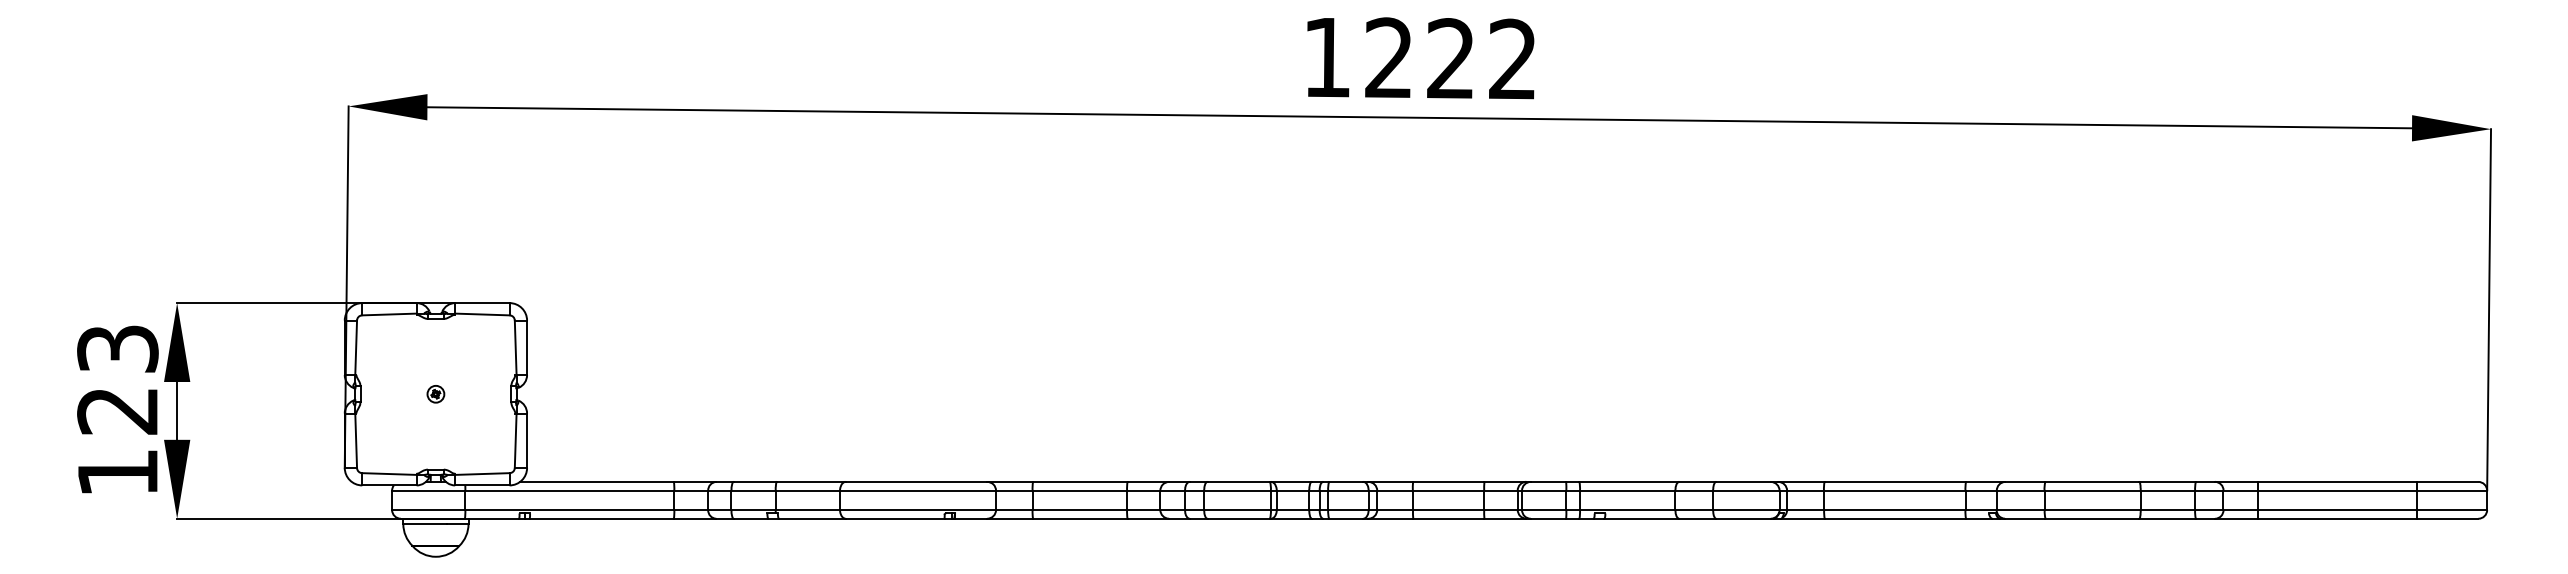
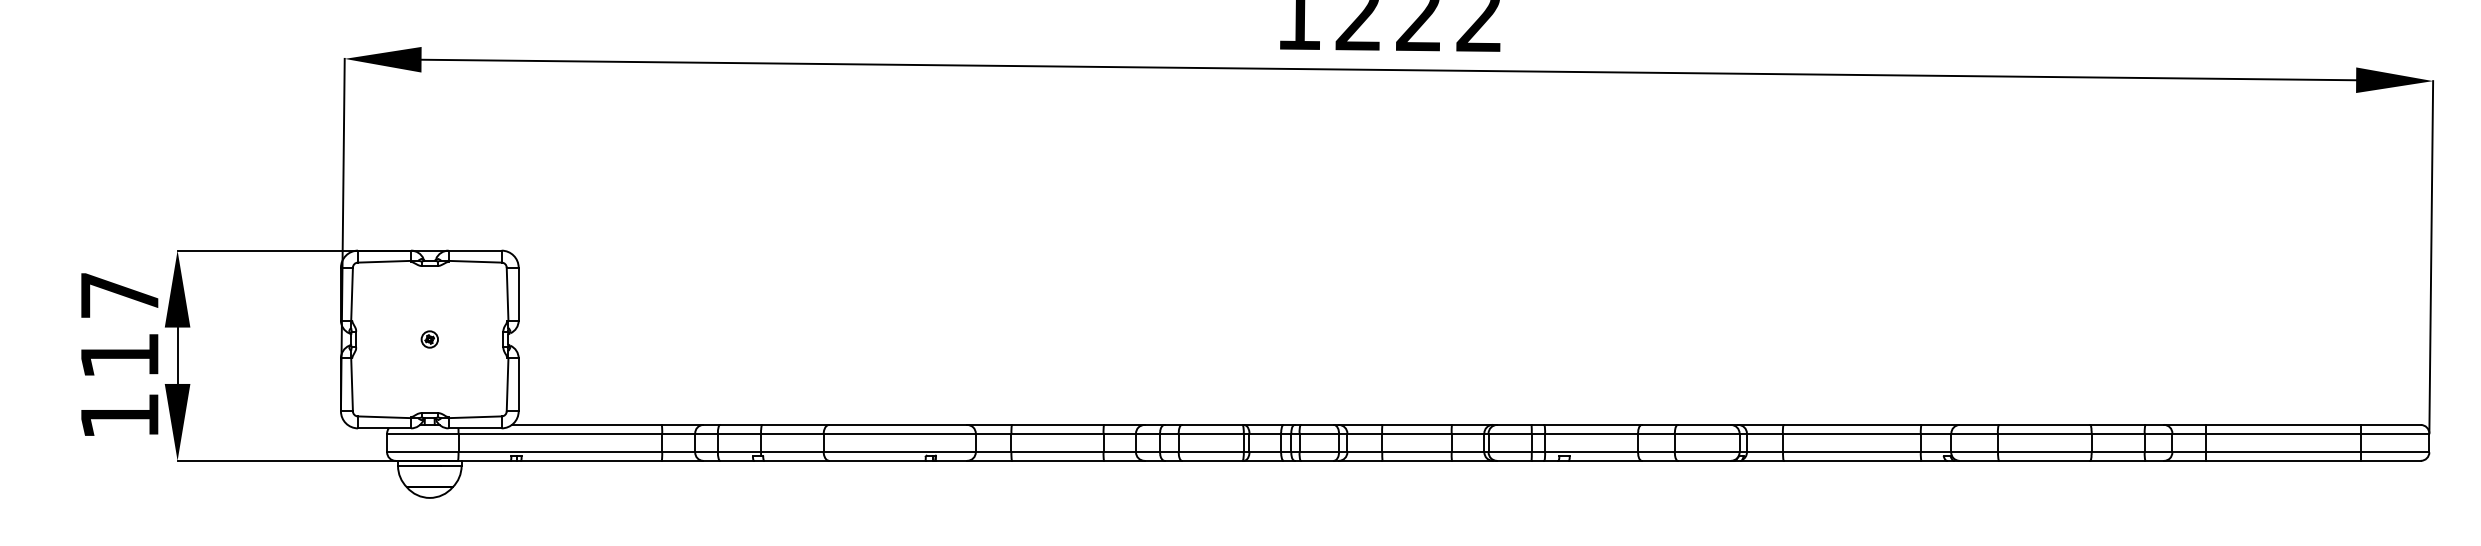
text: (117, 379) -> (119, 325), 123 -> 117

